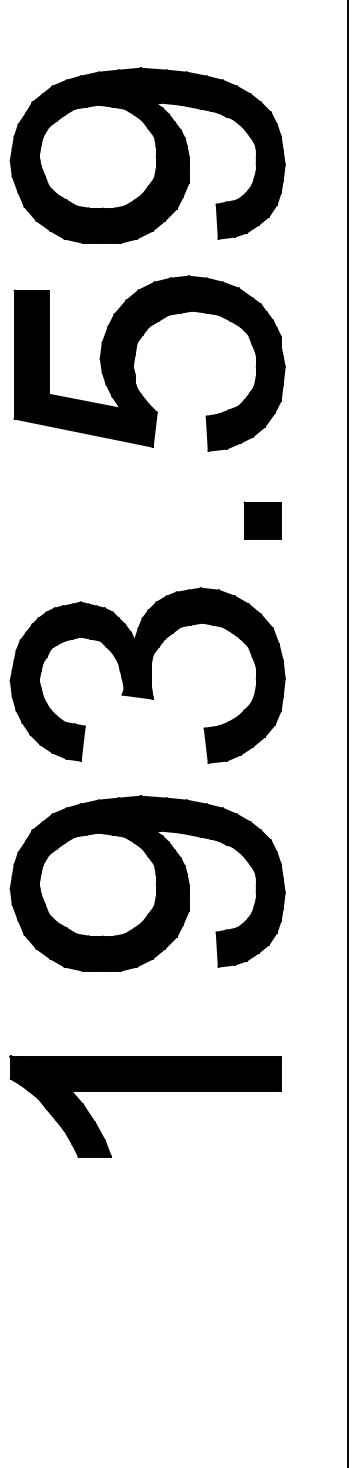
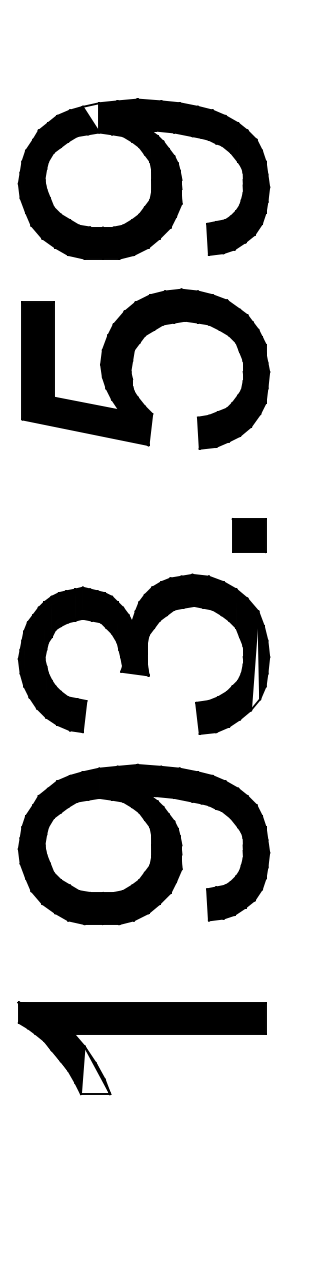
fill: (89, 88) -> (90, 117), removed
part: (262, 520) -> (248, 535), moved
fill: (269, 682) -> (255, 660), removed
fill: (94, 1130) -> (95, 1070), removed

